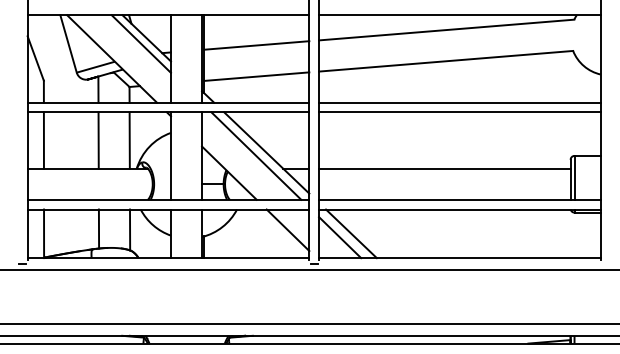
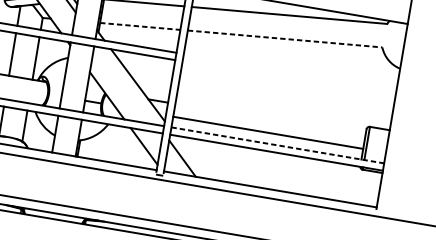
line: (446, 61) -> (285, 39), solid -> dashed
line: (256, 76) -> (139, 26), solid -> dashed
line: (459, 102) -> (289, 71), removed
line: (459, 112) -> (288, 79), removed
line: (256, 155) -> (129, 85), removed
line: (444, 168) -> (268, 132), moved
line: (459, 199) -> (277, 145), solid -> dashed
line: (351, 233) -> (191, 156), removed

